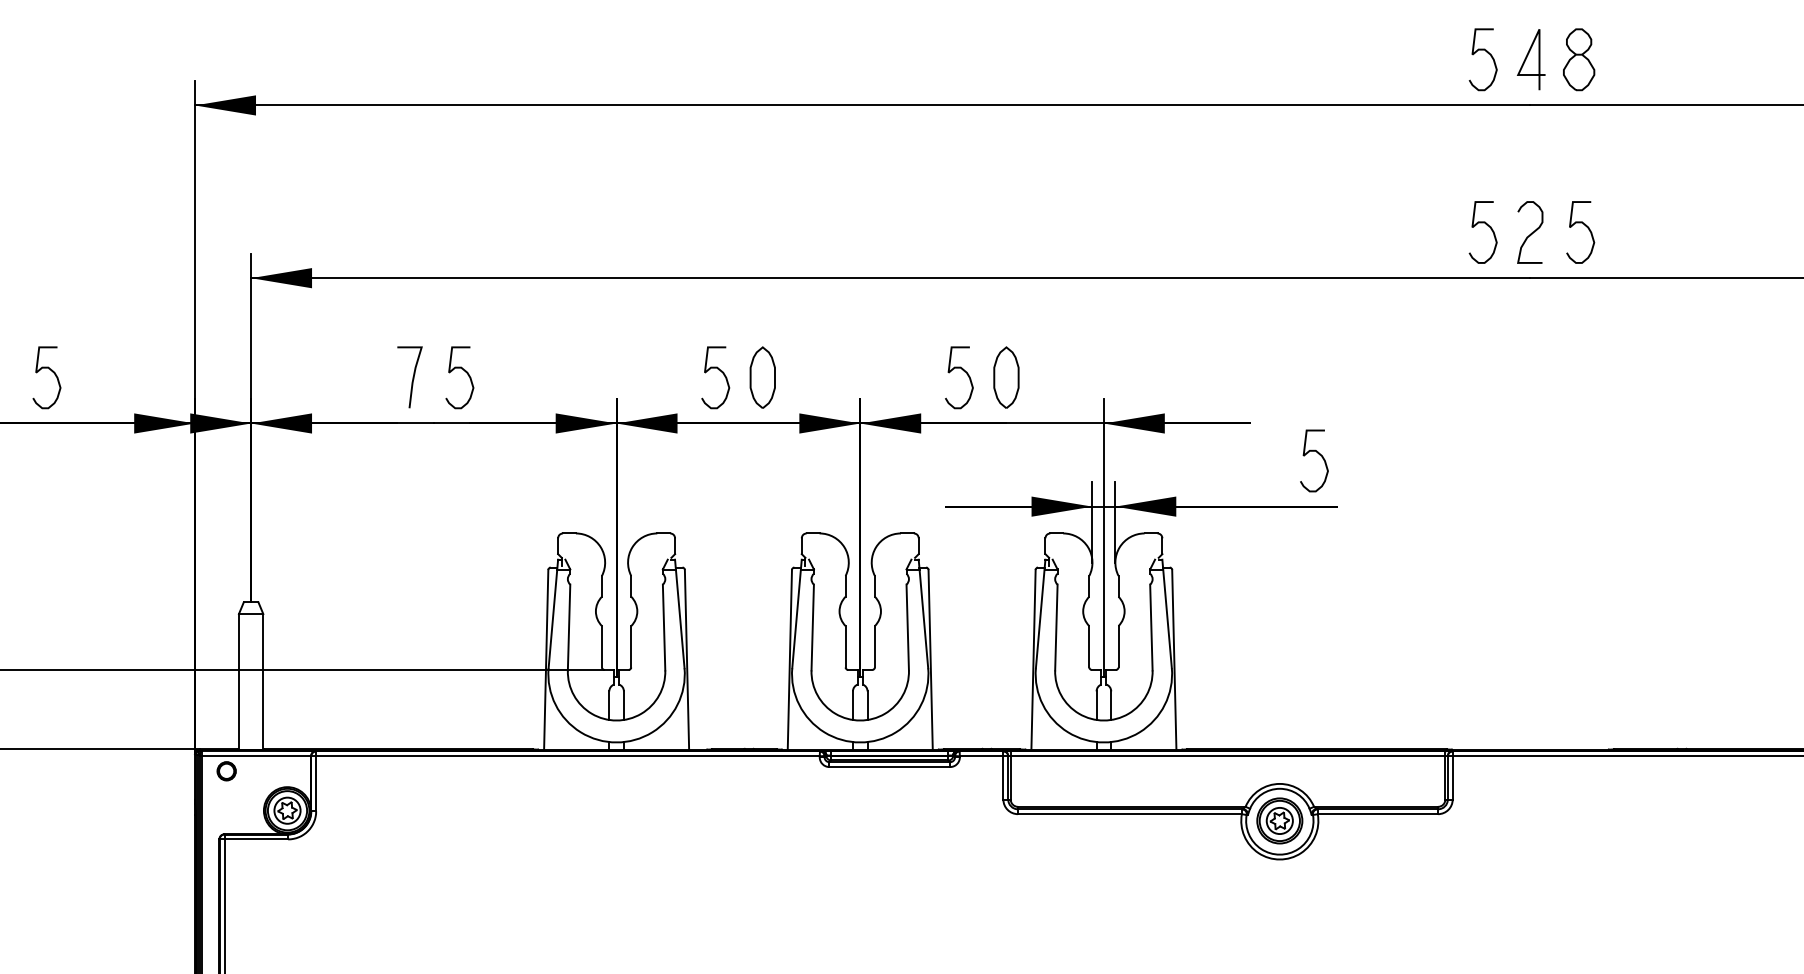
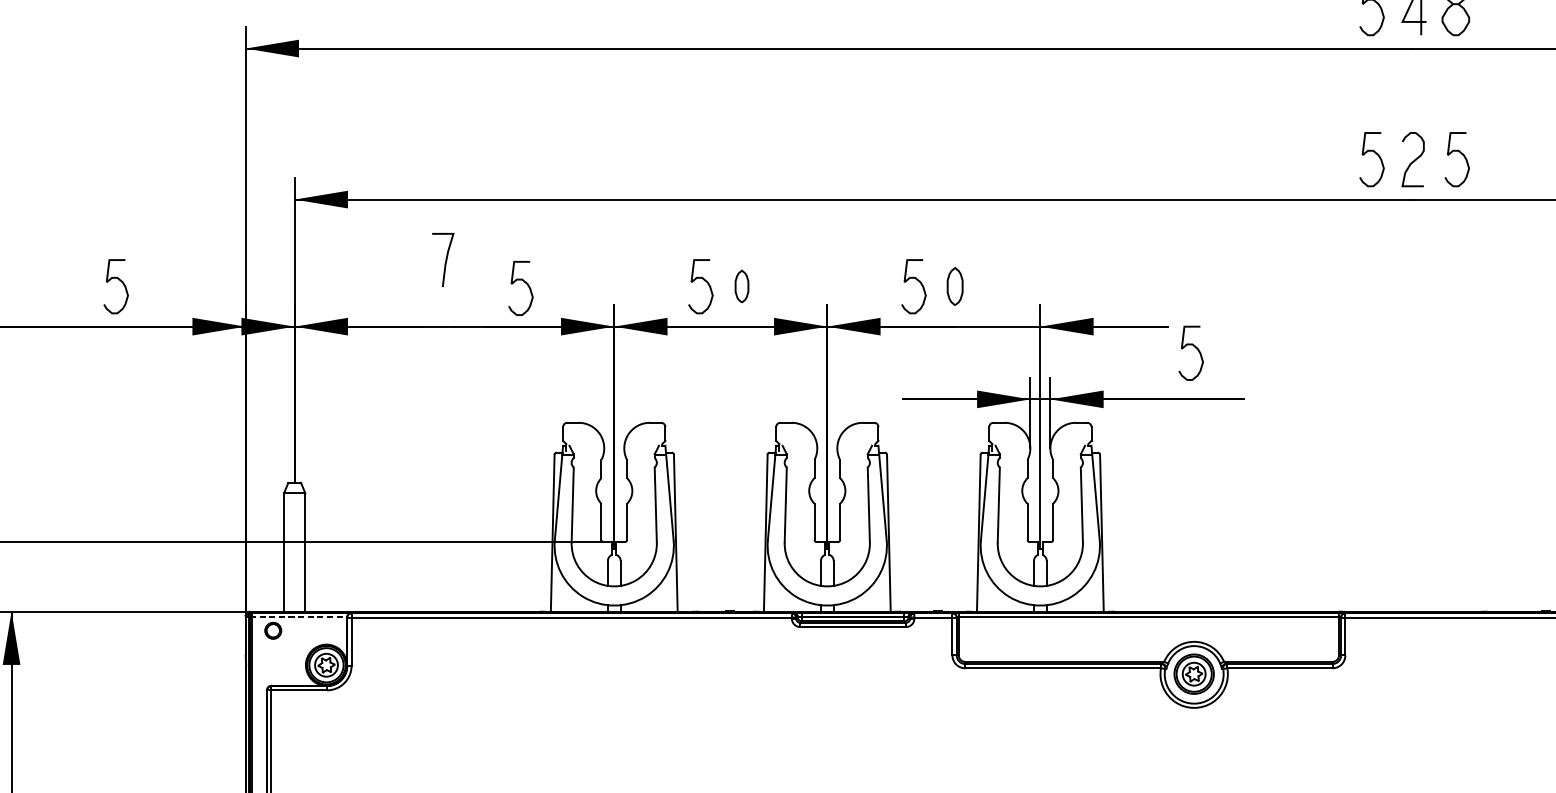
curve: (464, 371) -> (524, 282), moved
curve: (412, 377) -> (445, 260), moved
part: (762, 377) -> (741, 286), size x0.6
part: (1006, 377) -> (955, 286), size x0.7
curve: (1319, 455) -> (1195, 348), moved
line: (255, 756) -> (298, 617), solid -> dashed

